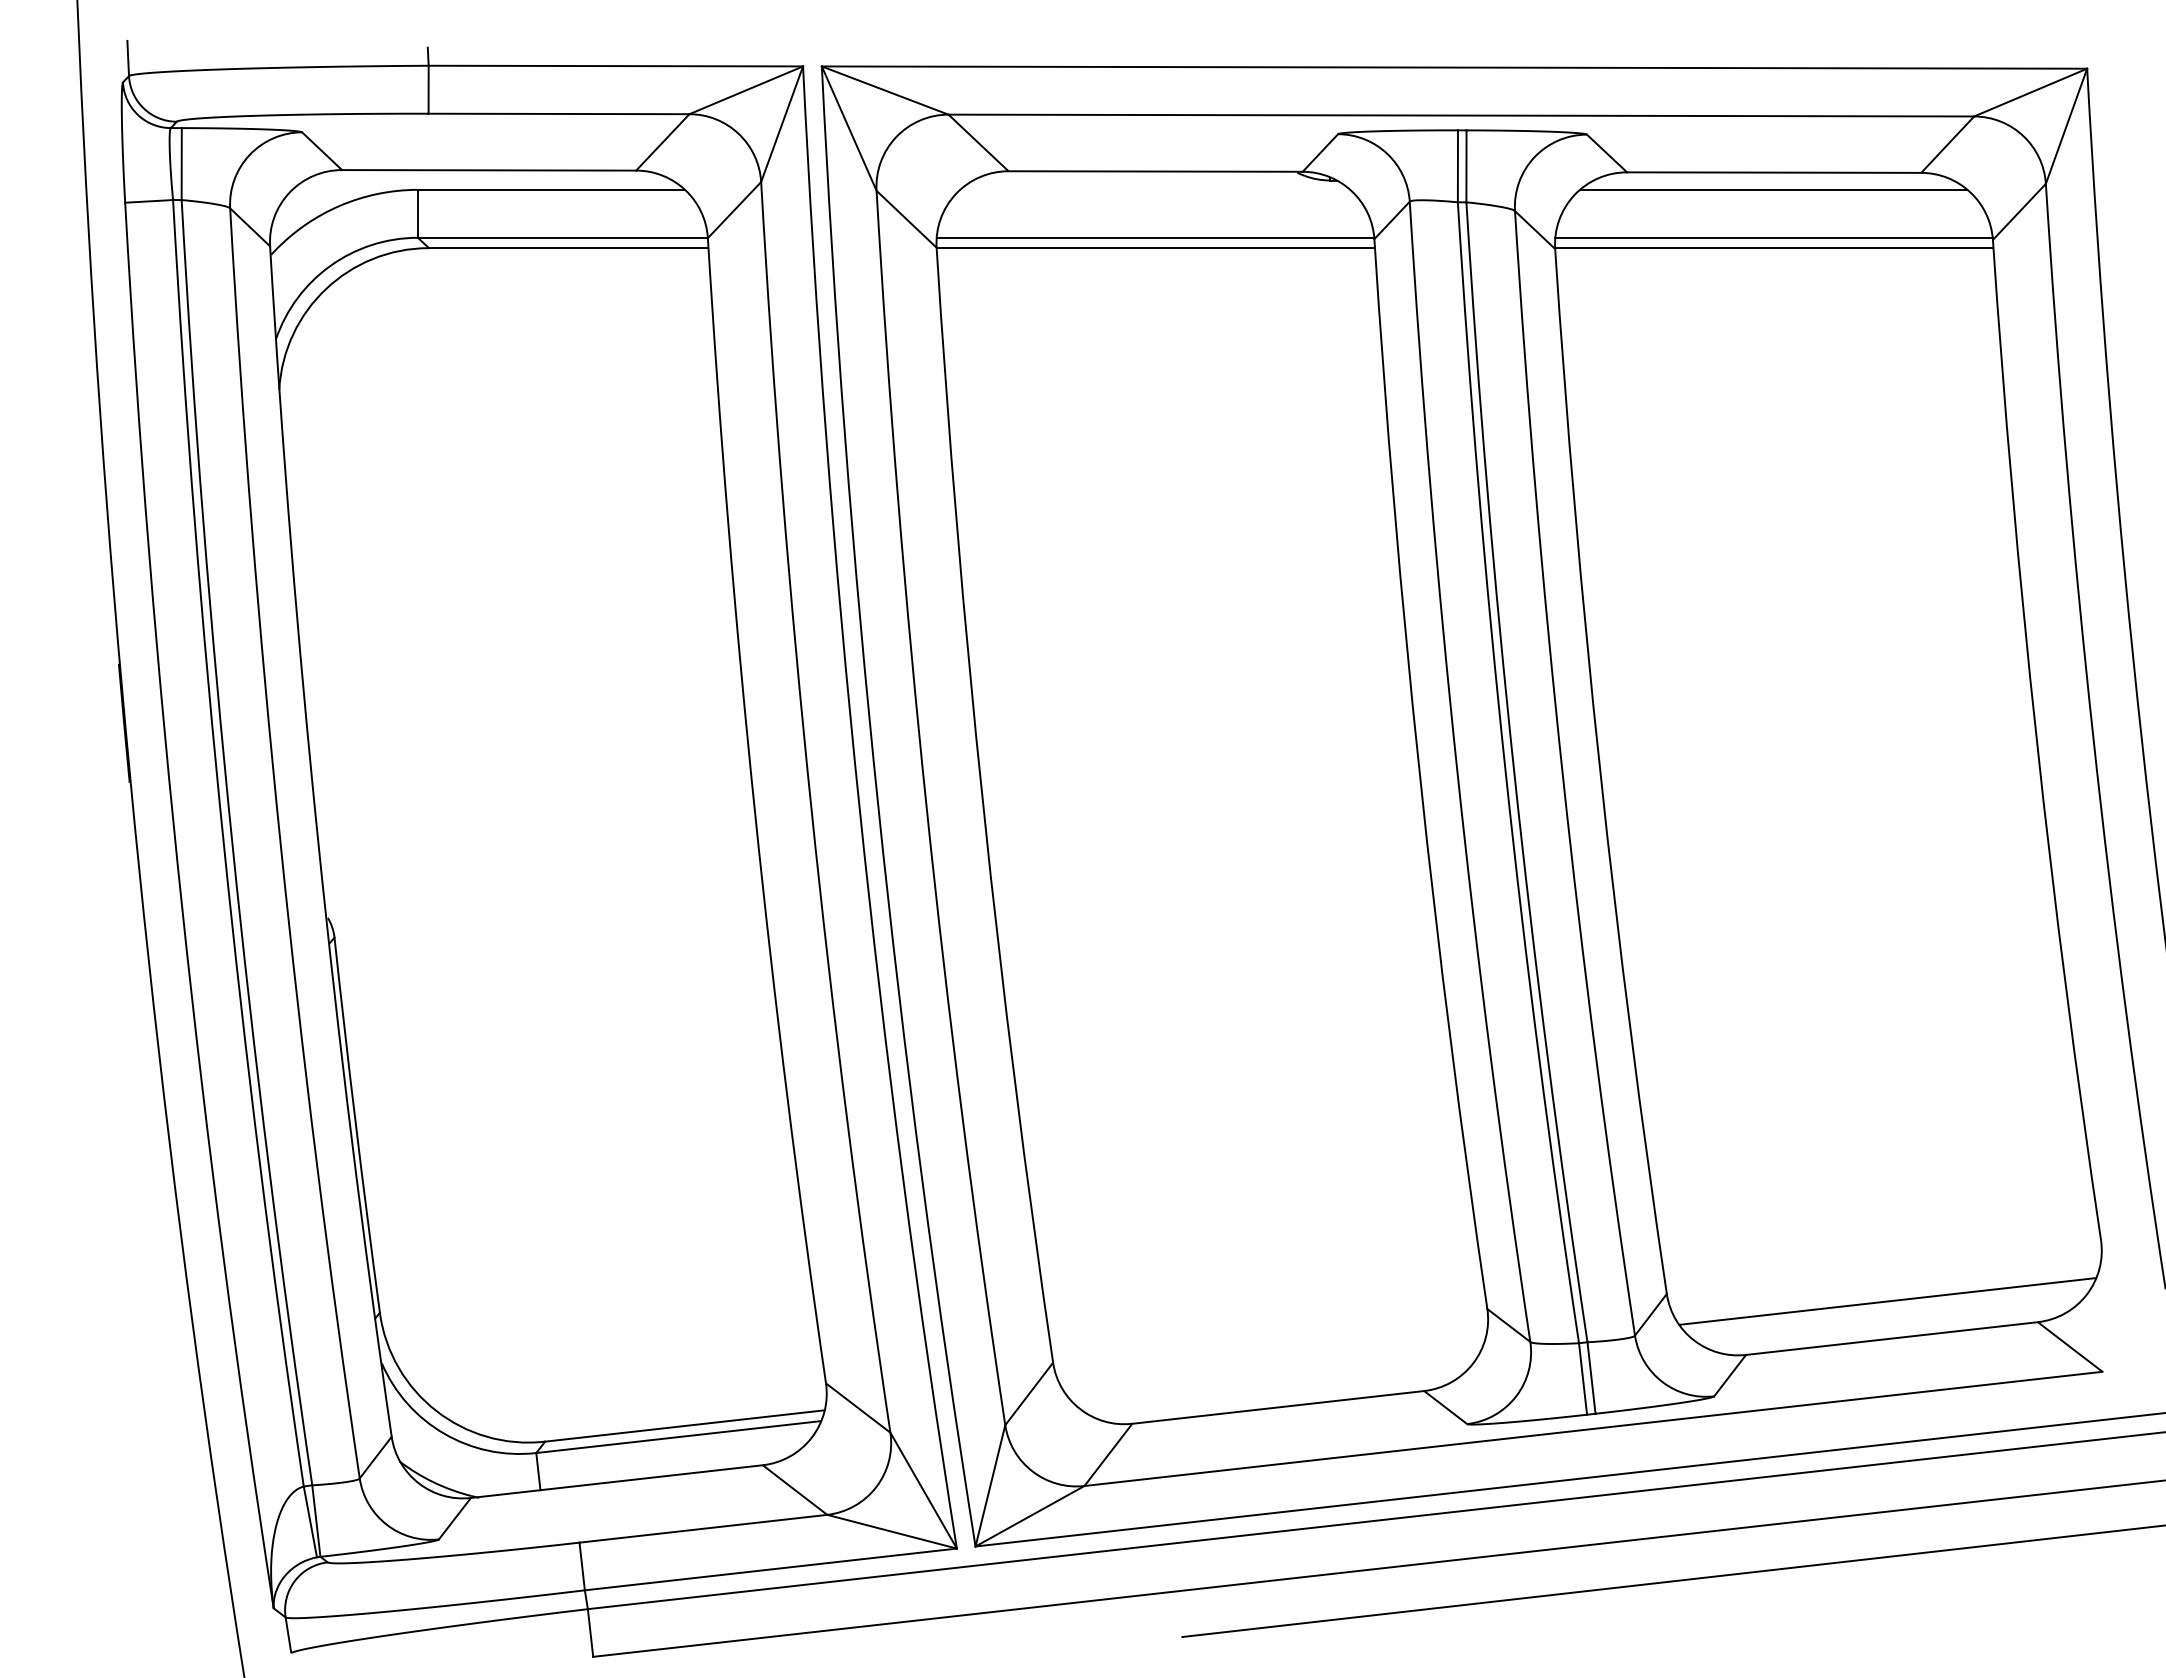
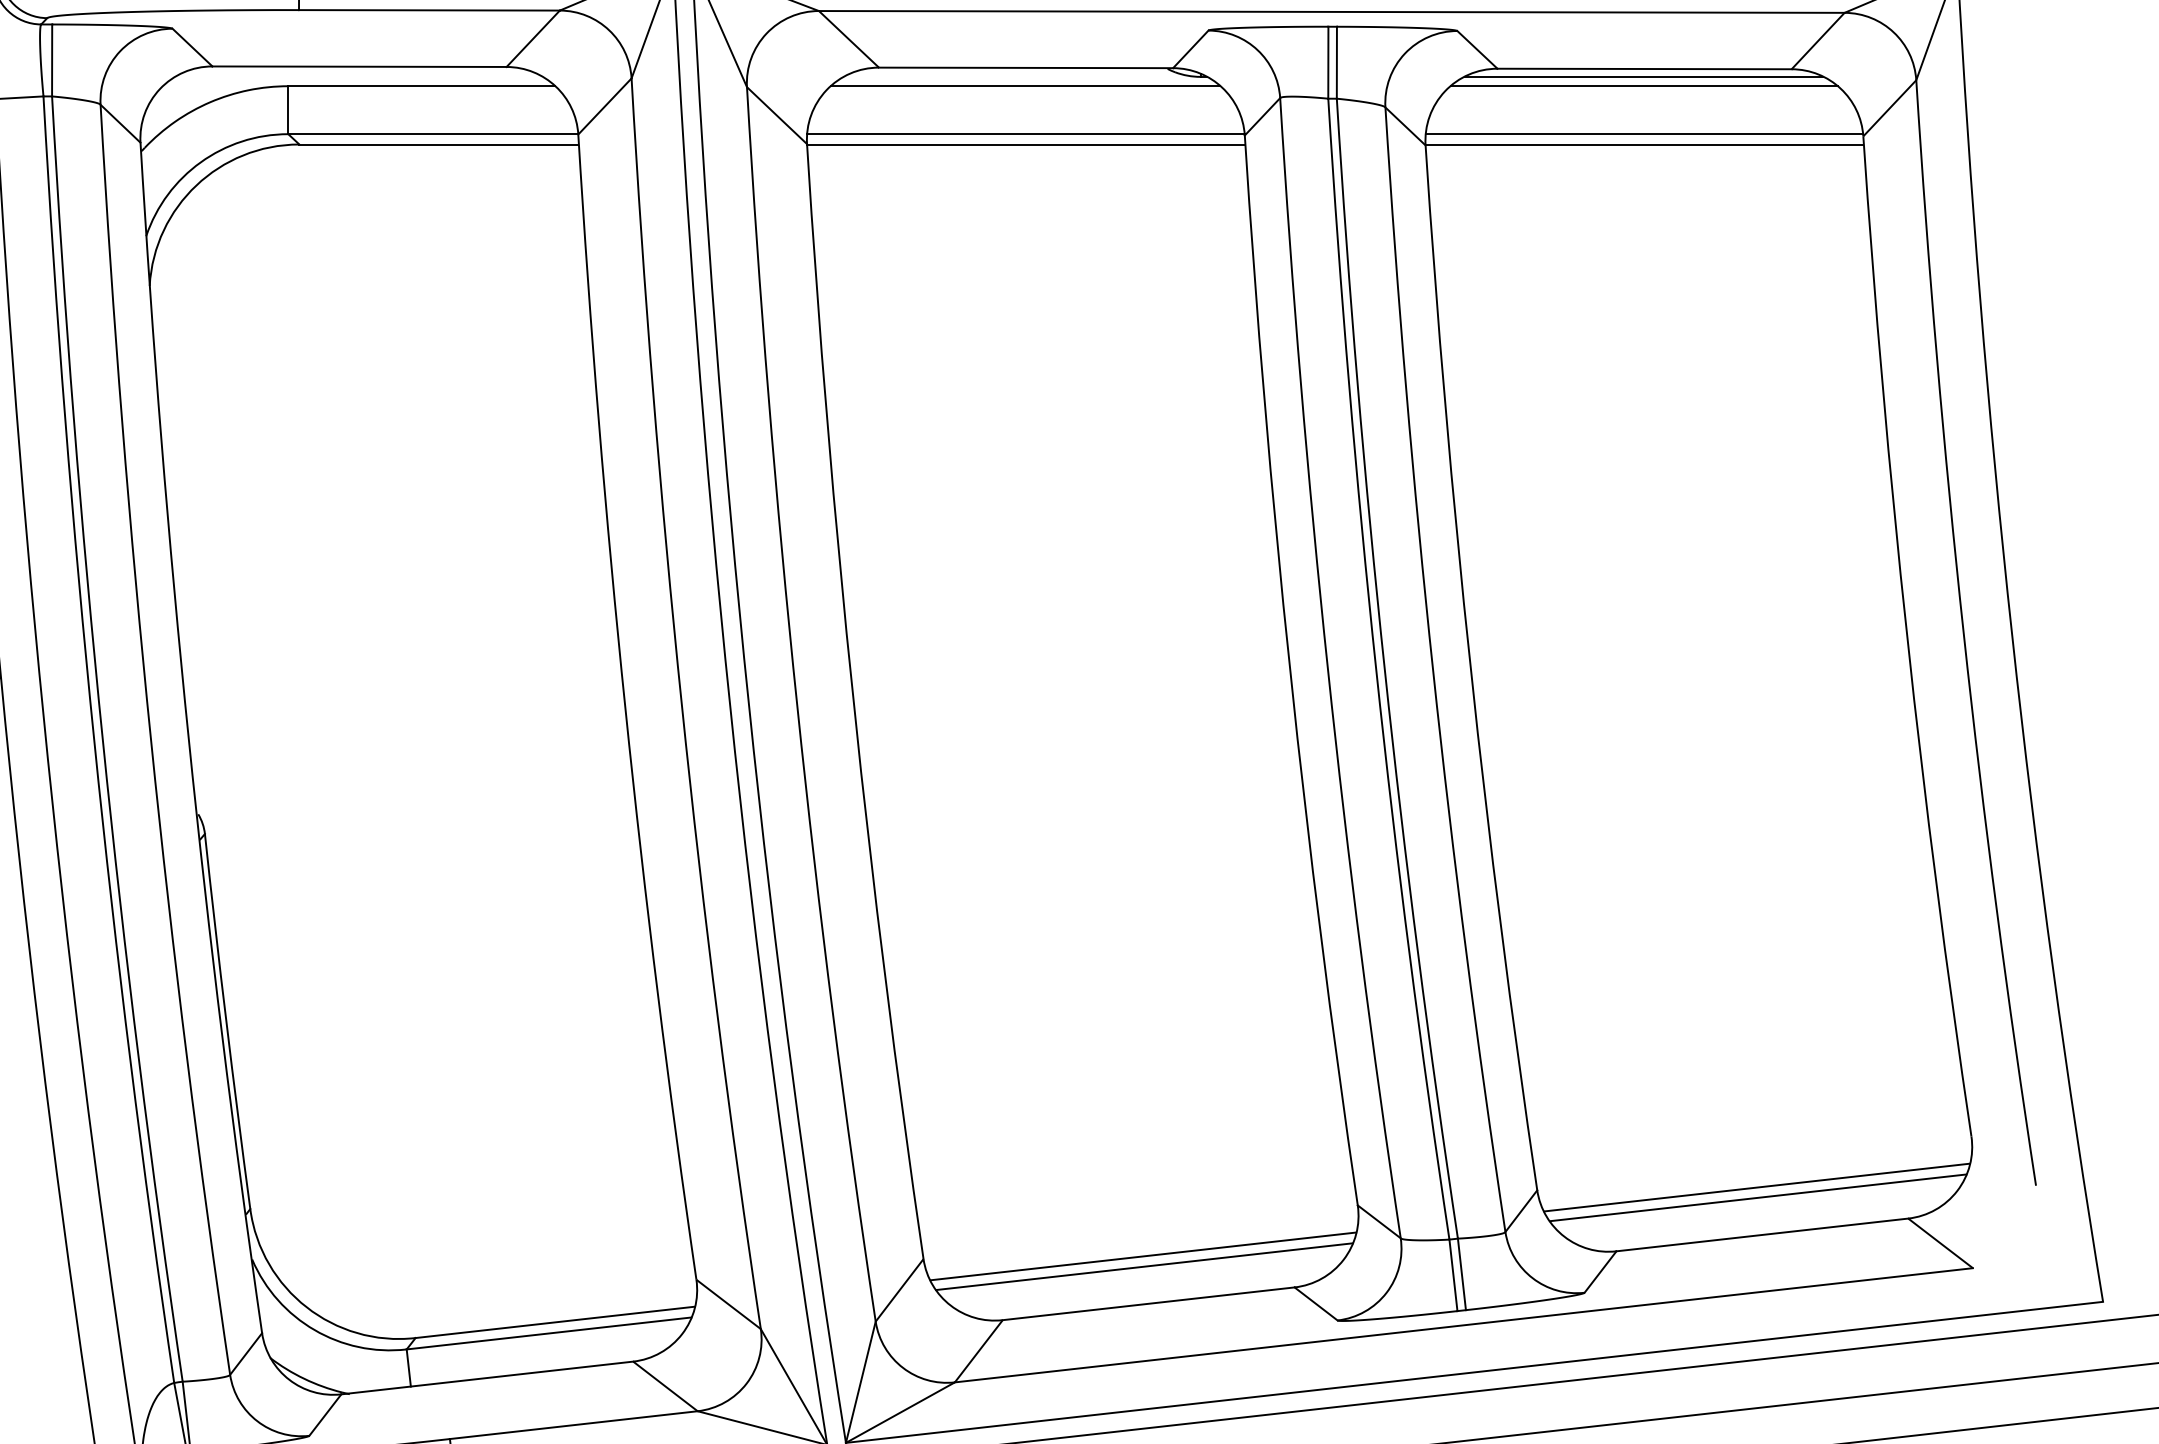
line: (1773, 180) -> (1643, 76), added
line: (1154, 189) -> (1024, 85), added
line: (1886, 1291) -> (1756, 1187), added
line: (1272, 1359) -> (1142, 1255), added
line: (1273, 1369) -> (1143, 1265), added

